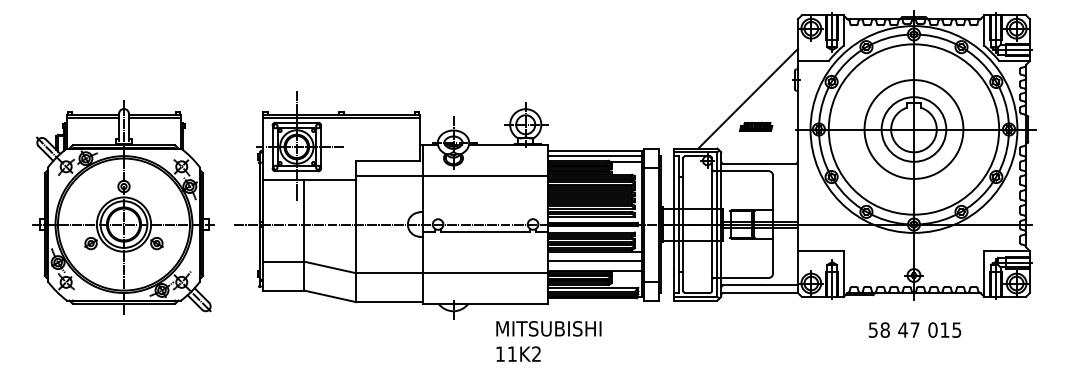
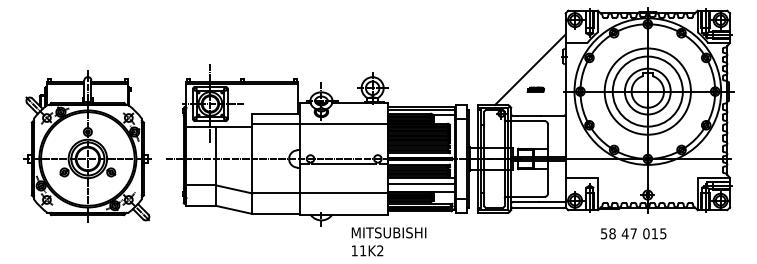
part: (755, 126) -> (535, 89), size x0.71
circle: (913, 129) -> (647, 91), size x0.71
text: (914, 329) -> (633, 233), moved

